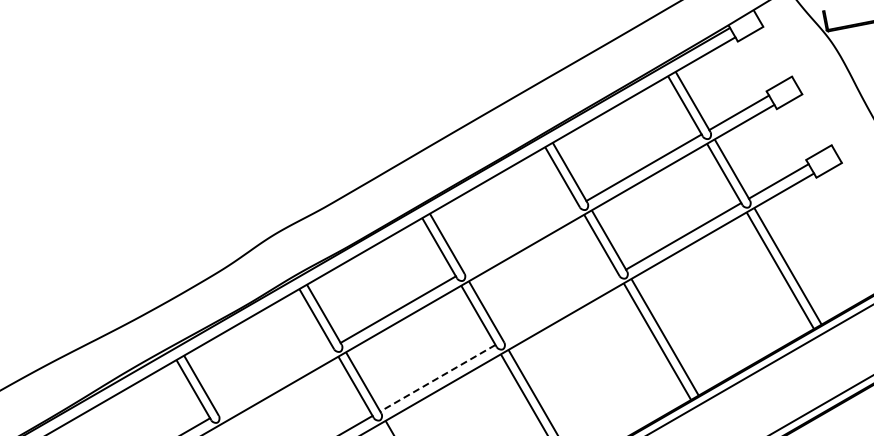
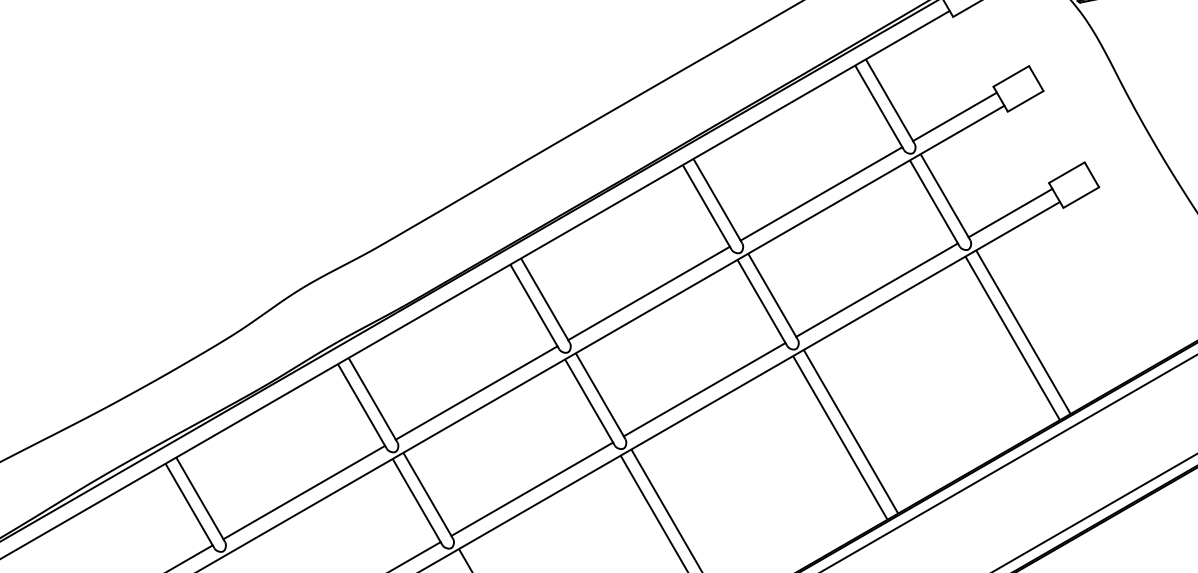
line: (520, 238) -> (648, 293), added
line: (560, 307) -> (704, 389), added
line: (437, 378) -> (531, 489), dashed -> solid
line: (274, 380) -> (303, 492), added

